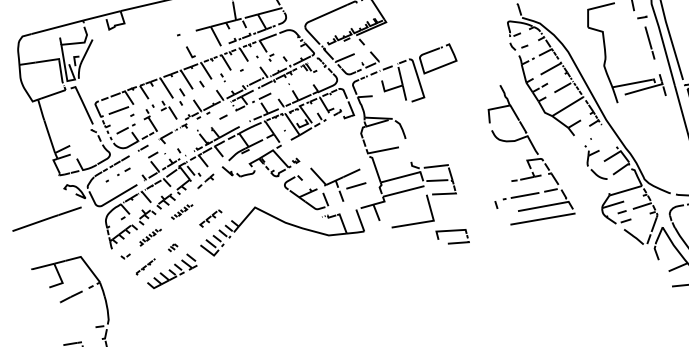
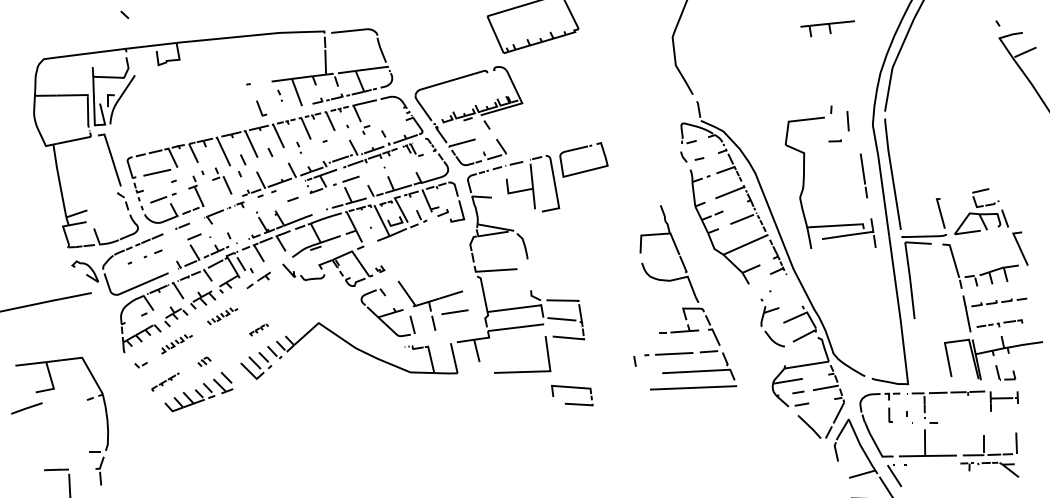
line: (641, 17) -> (834, 140), moved
part: (203, 40) -> (279, 95), added
part: (211, 218) -> (259, 329), size x0.6
line: (71, 296) -> (26, 408), moved

